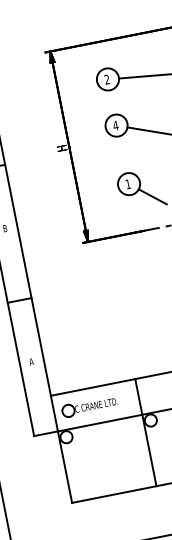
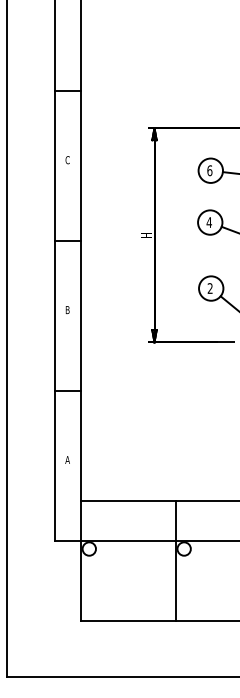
text: (106, 79) -> (209, 170), 2 -> 6
text: (127, 184) -> (209, 288), 1 -> 2
part: (89, 406) -> (120, 520), removed

